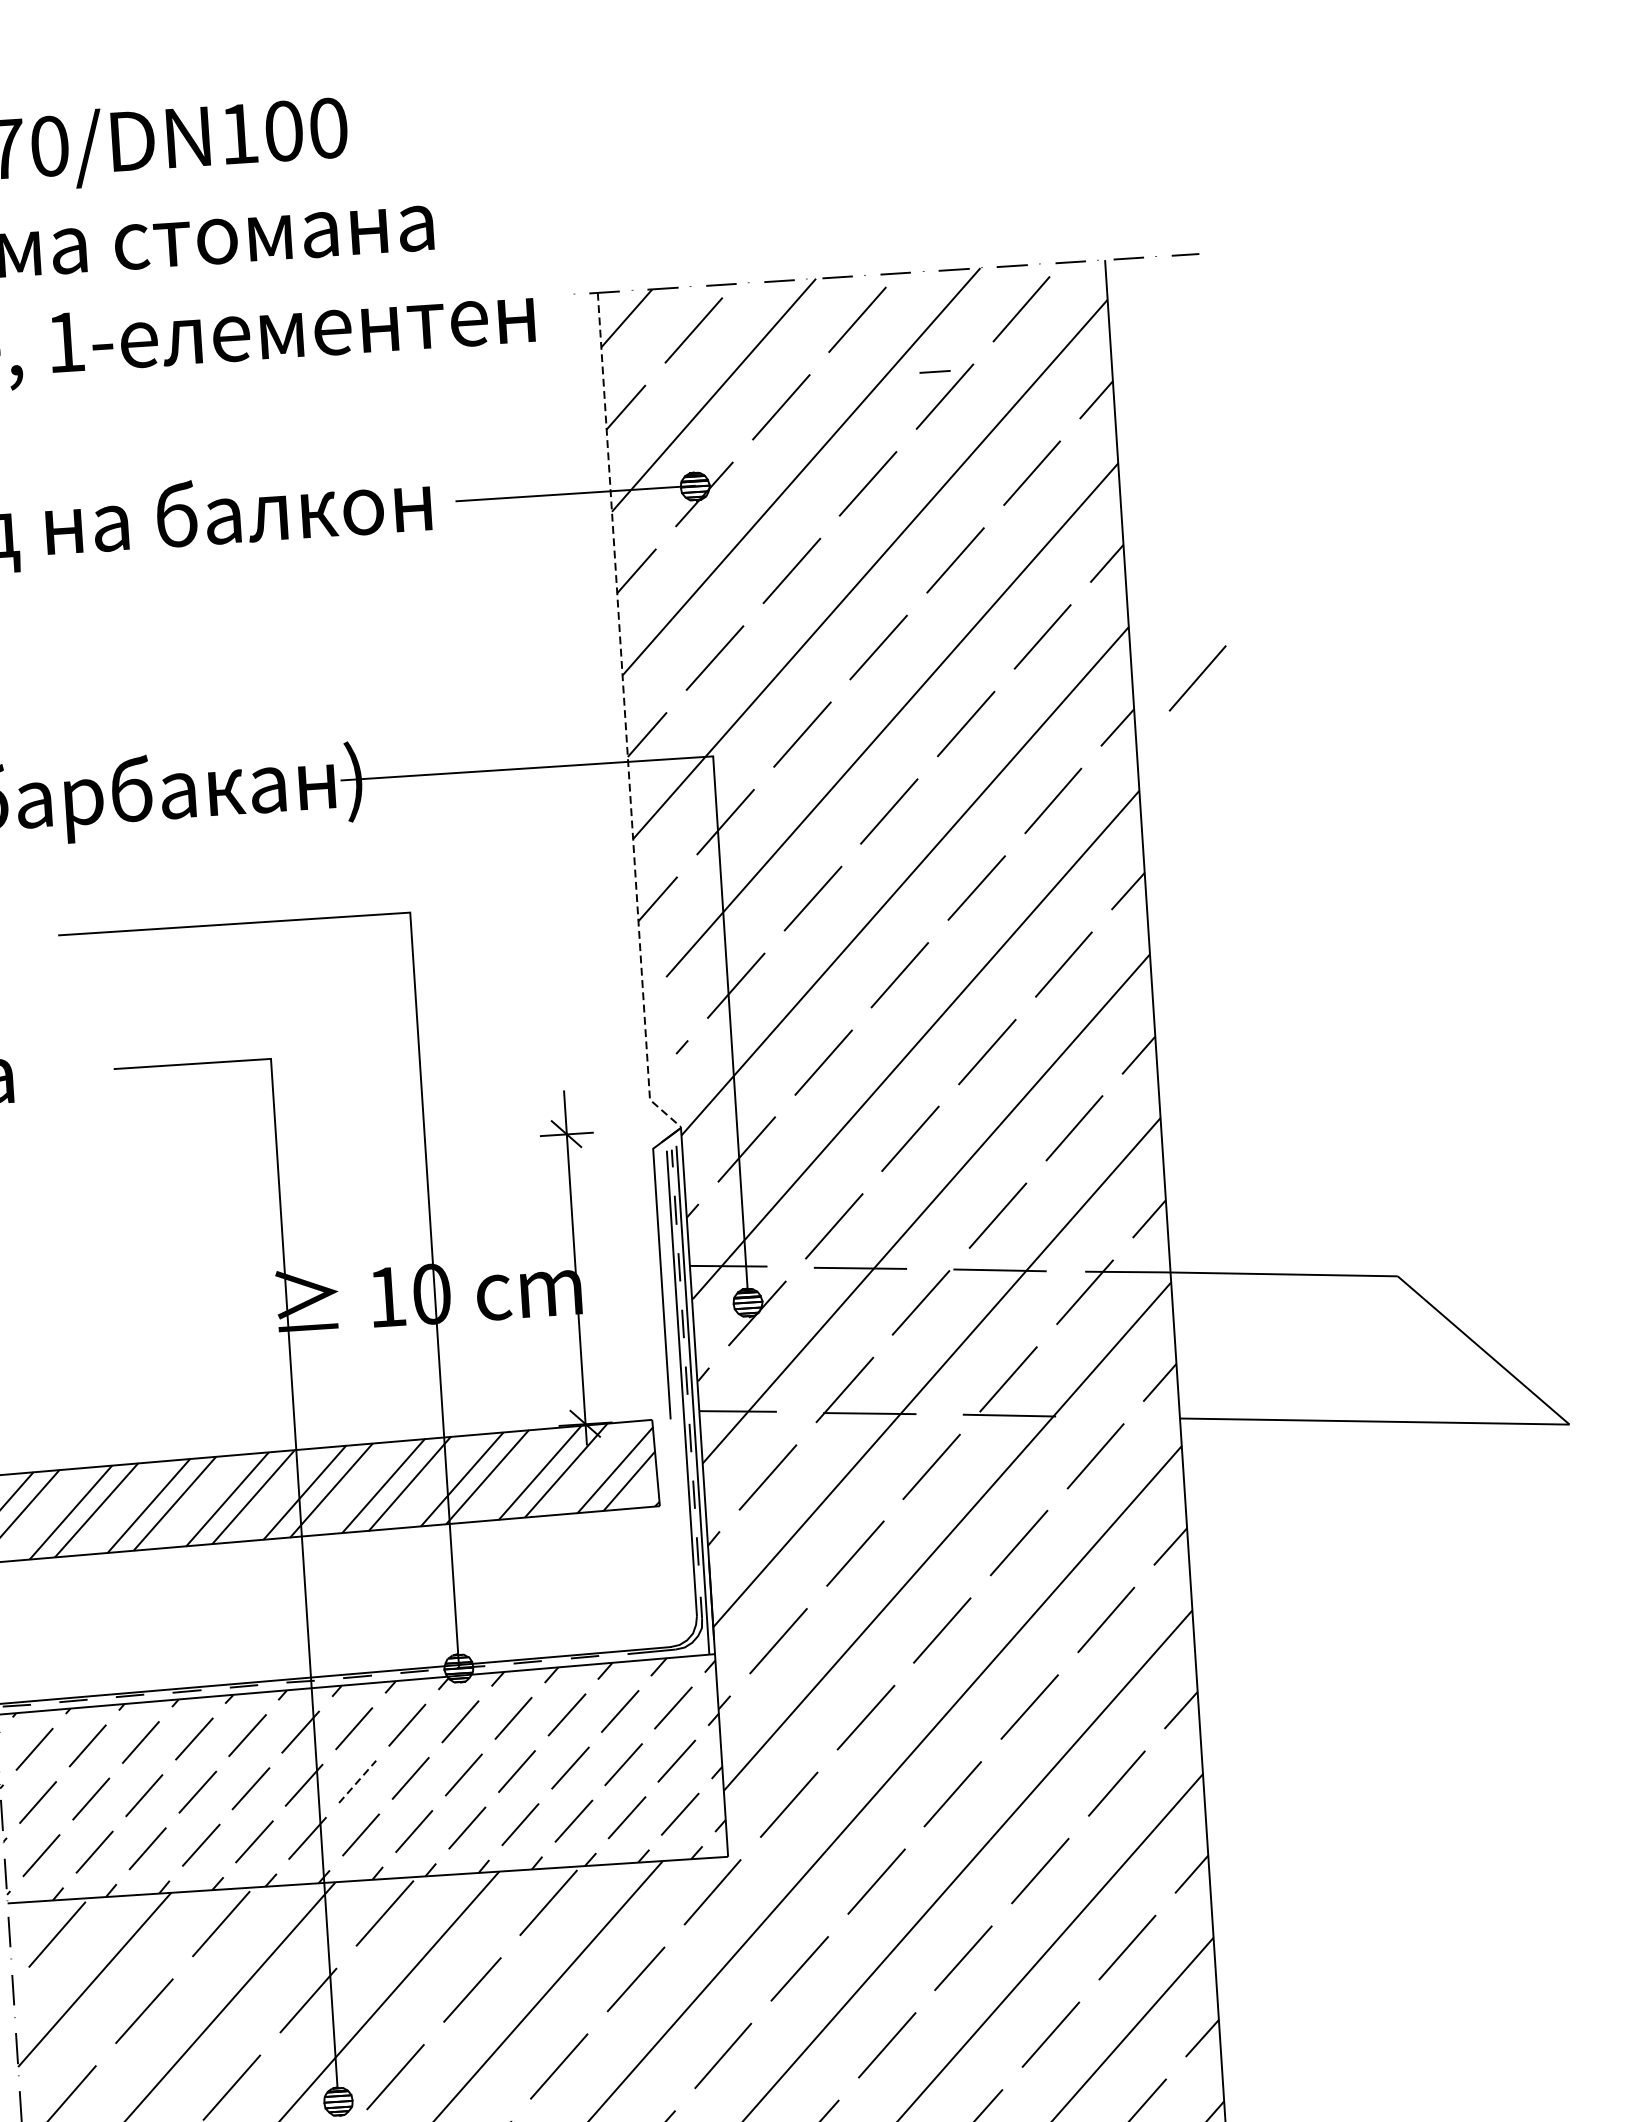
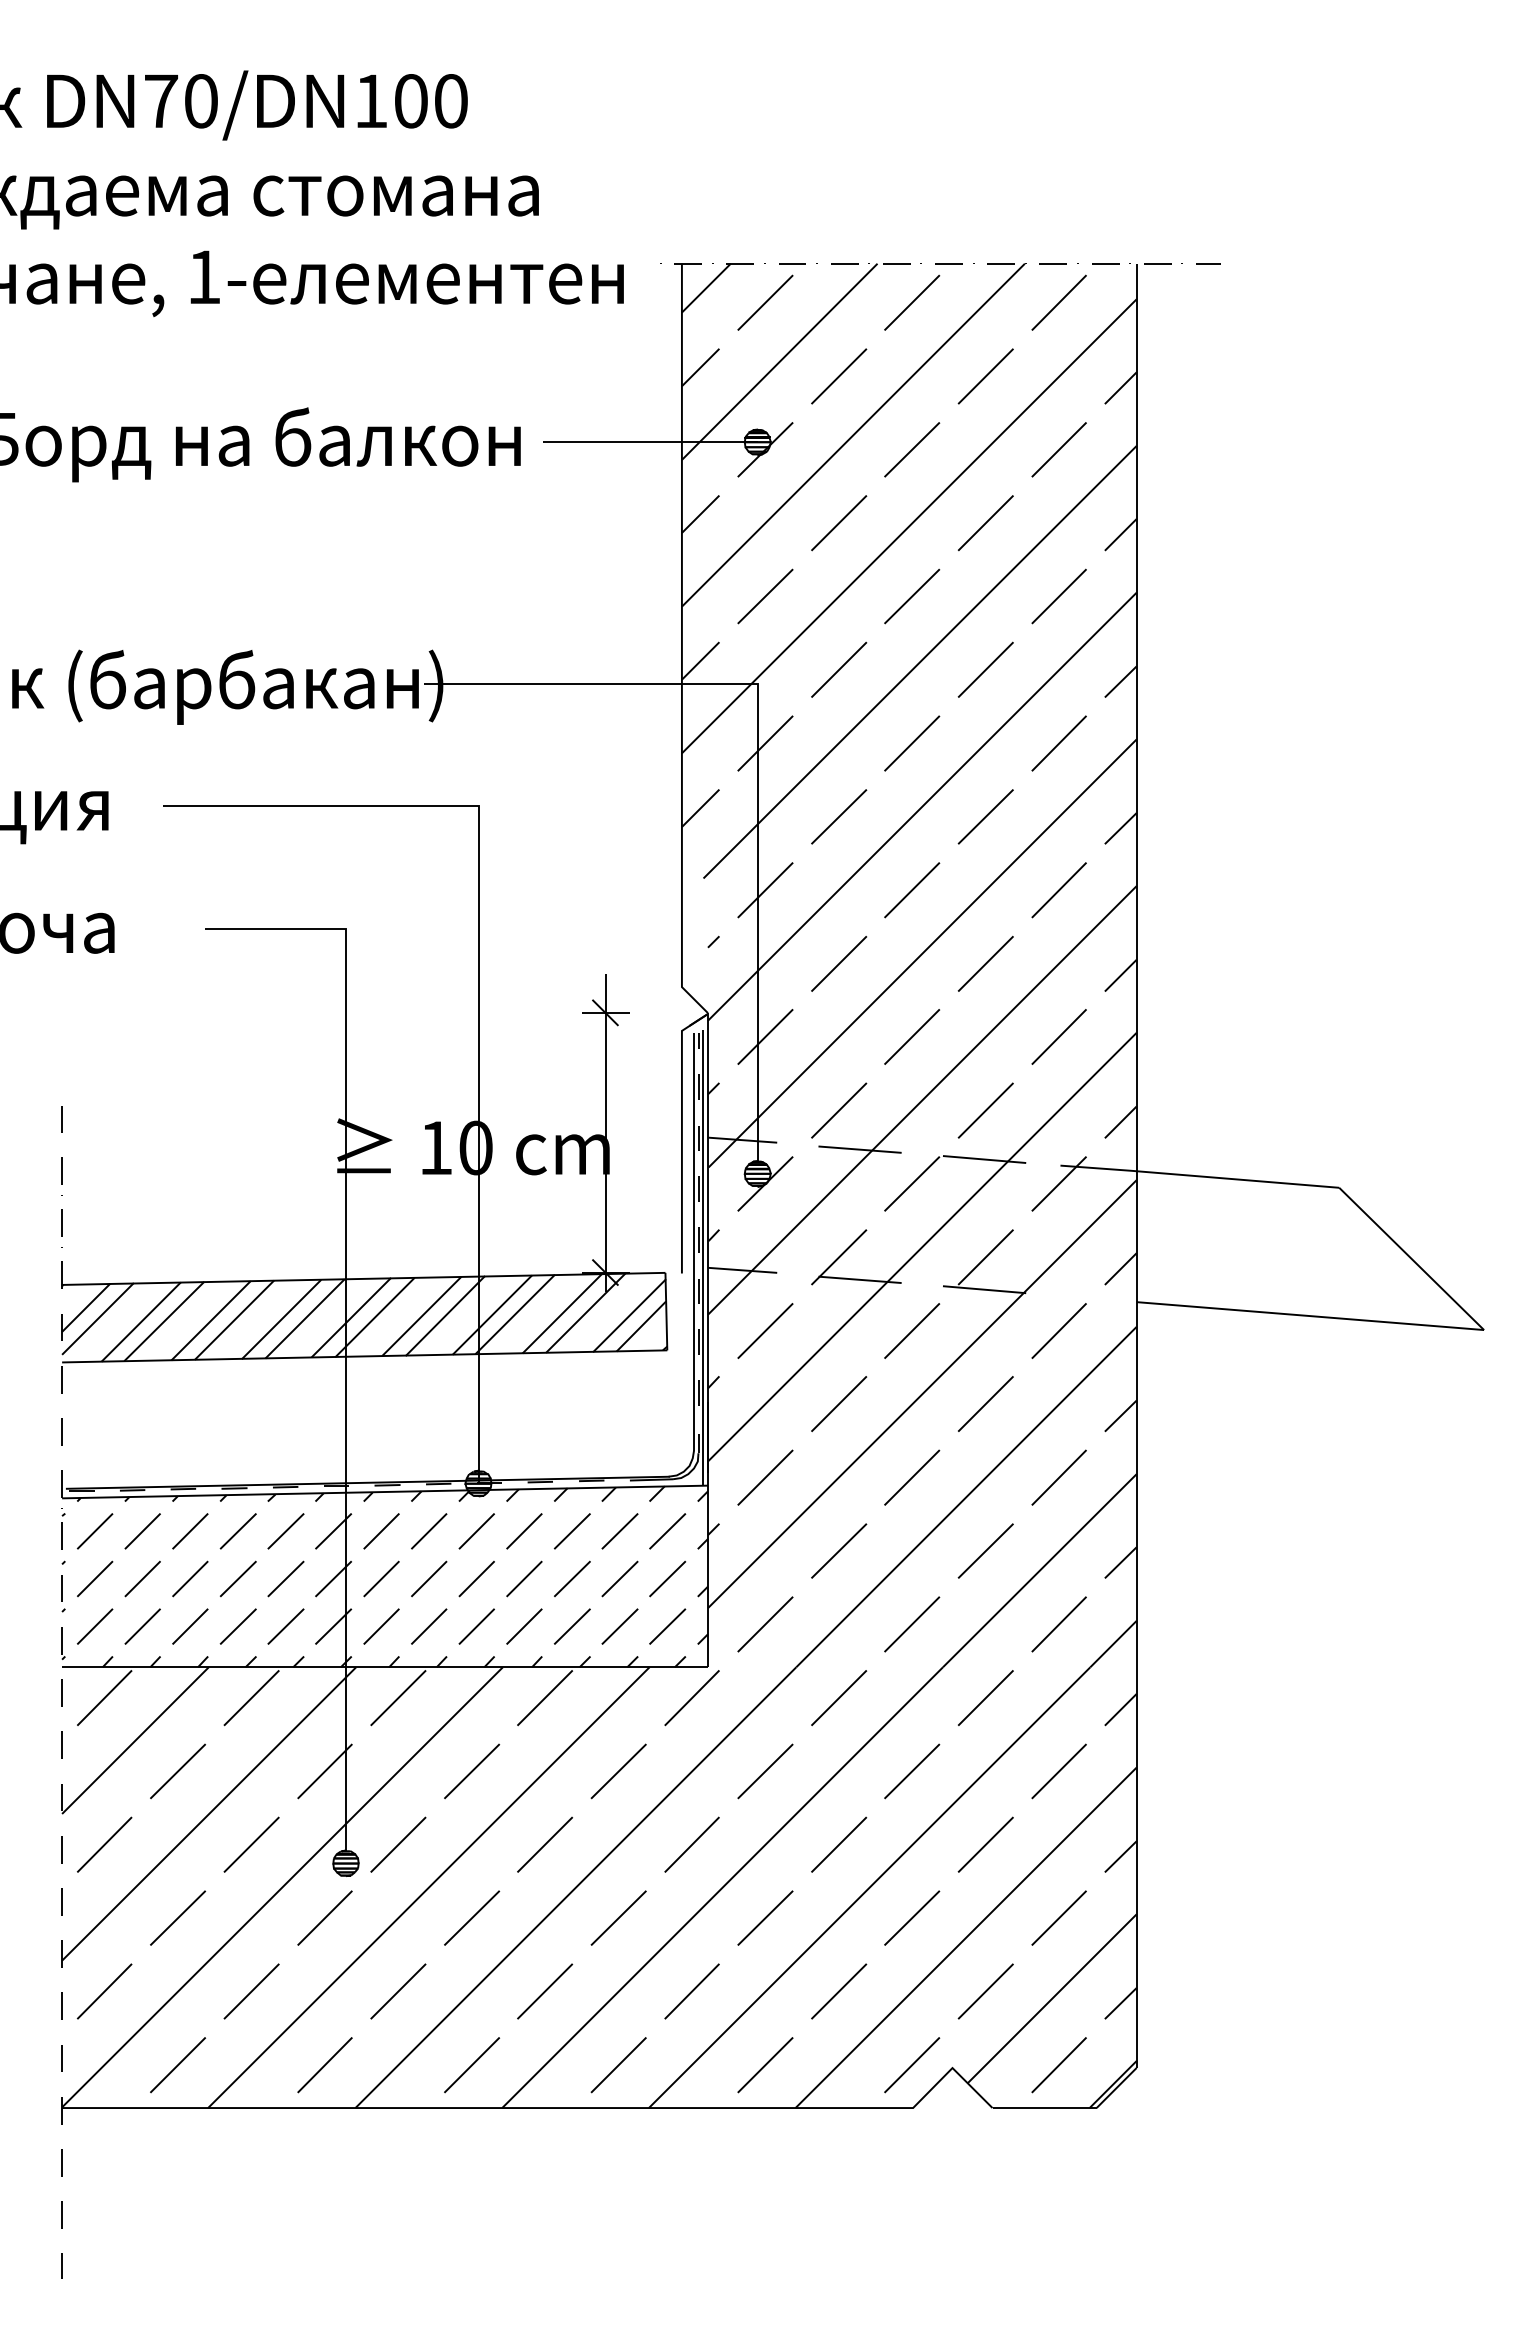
line: (934, 371) -> (977, 353), removed
line: (1196, 678) -> (1194, 642), removed
line: (624, 717) -> (681, 644), dashed -> solid
line: (357, 1781) -> (381, 1578), dashed -> solid

